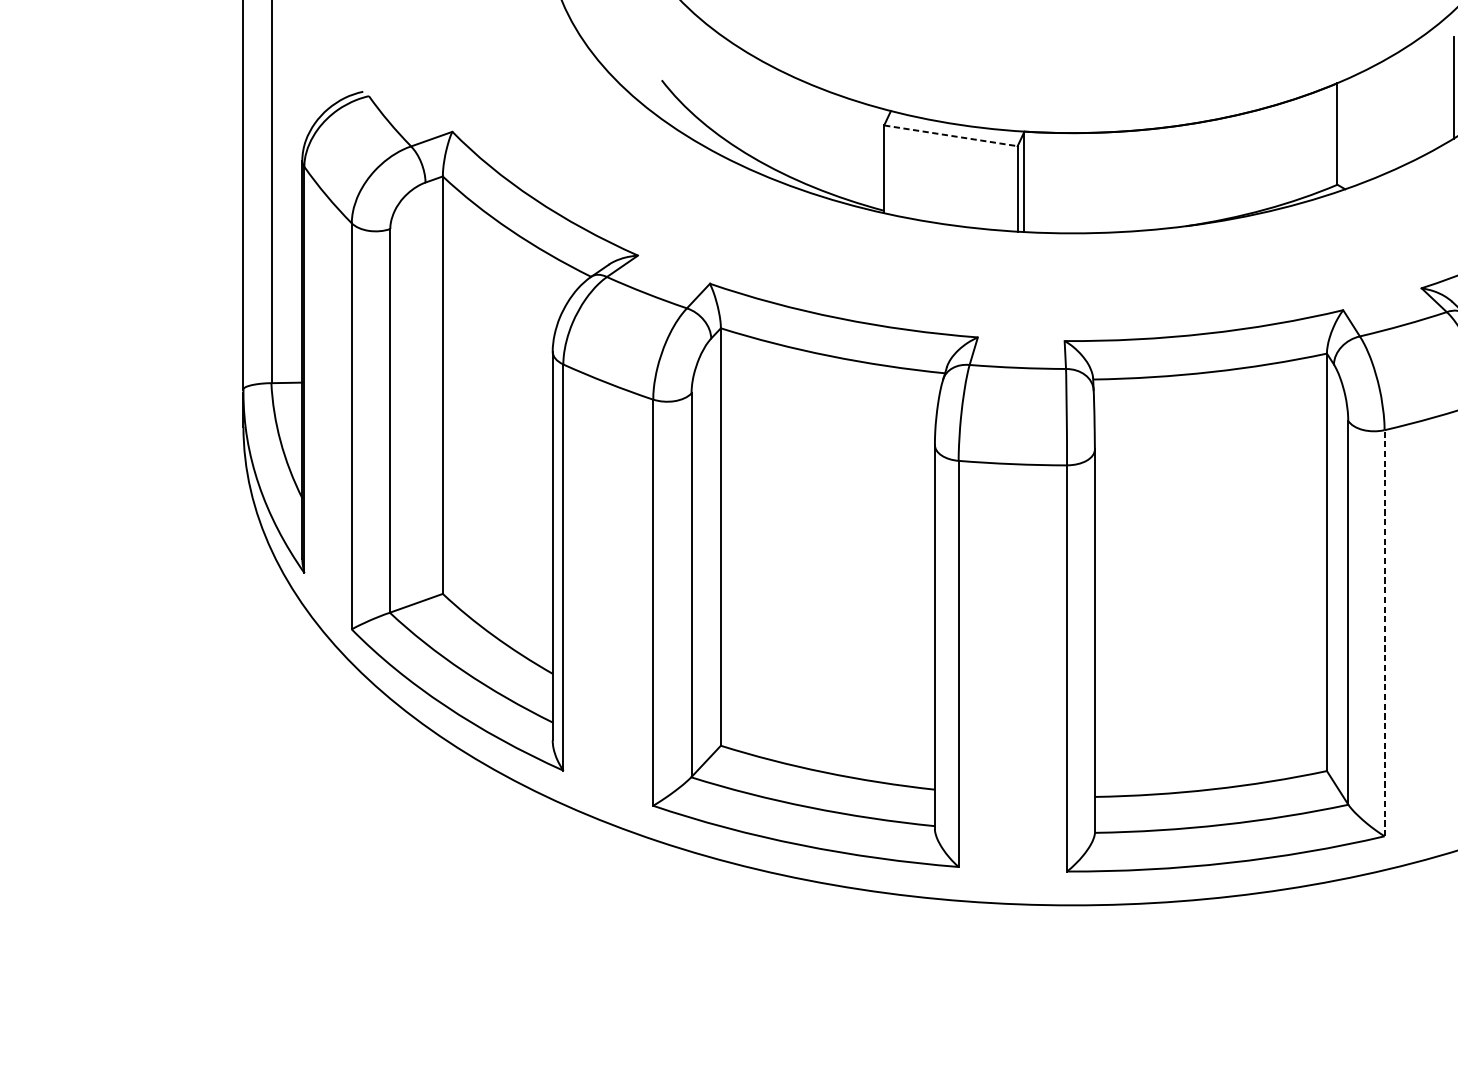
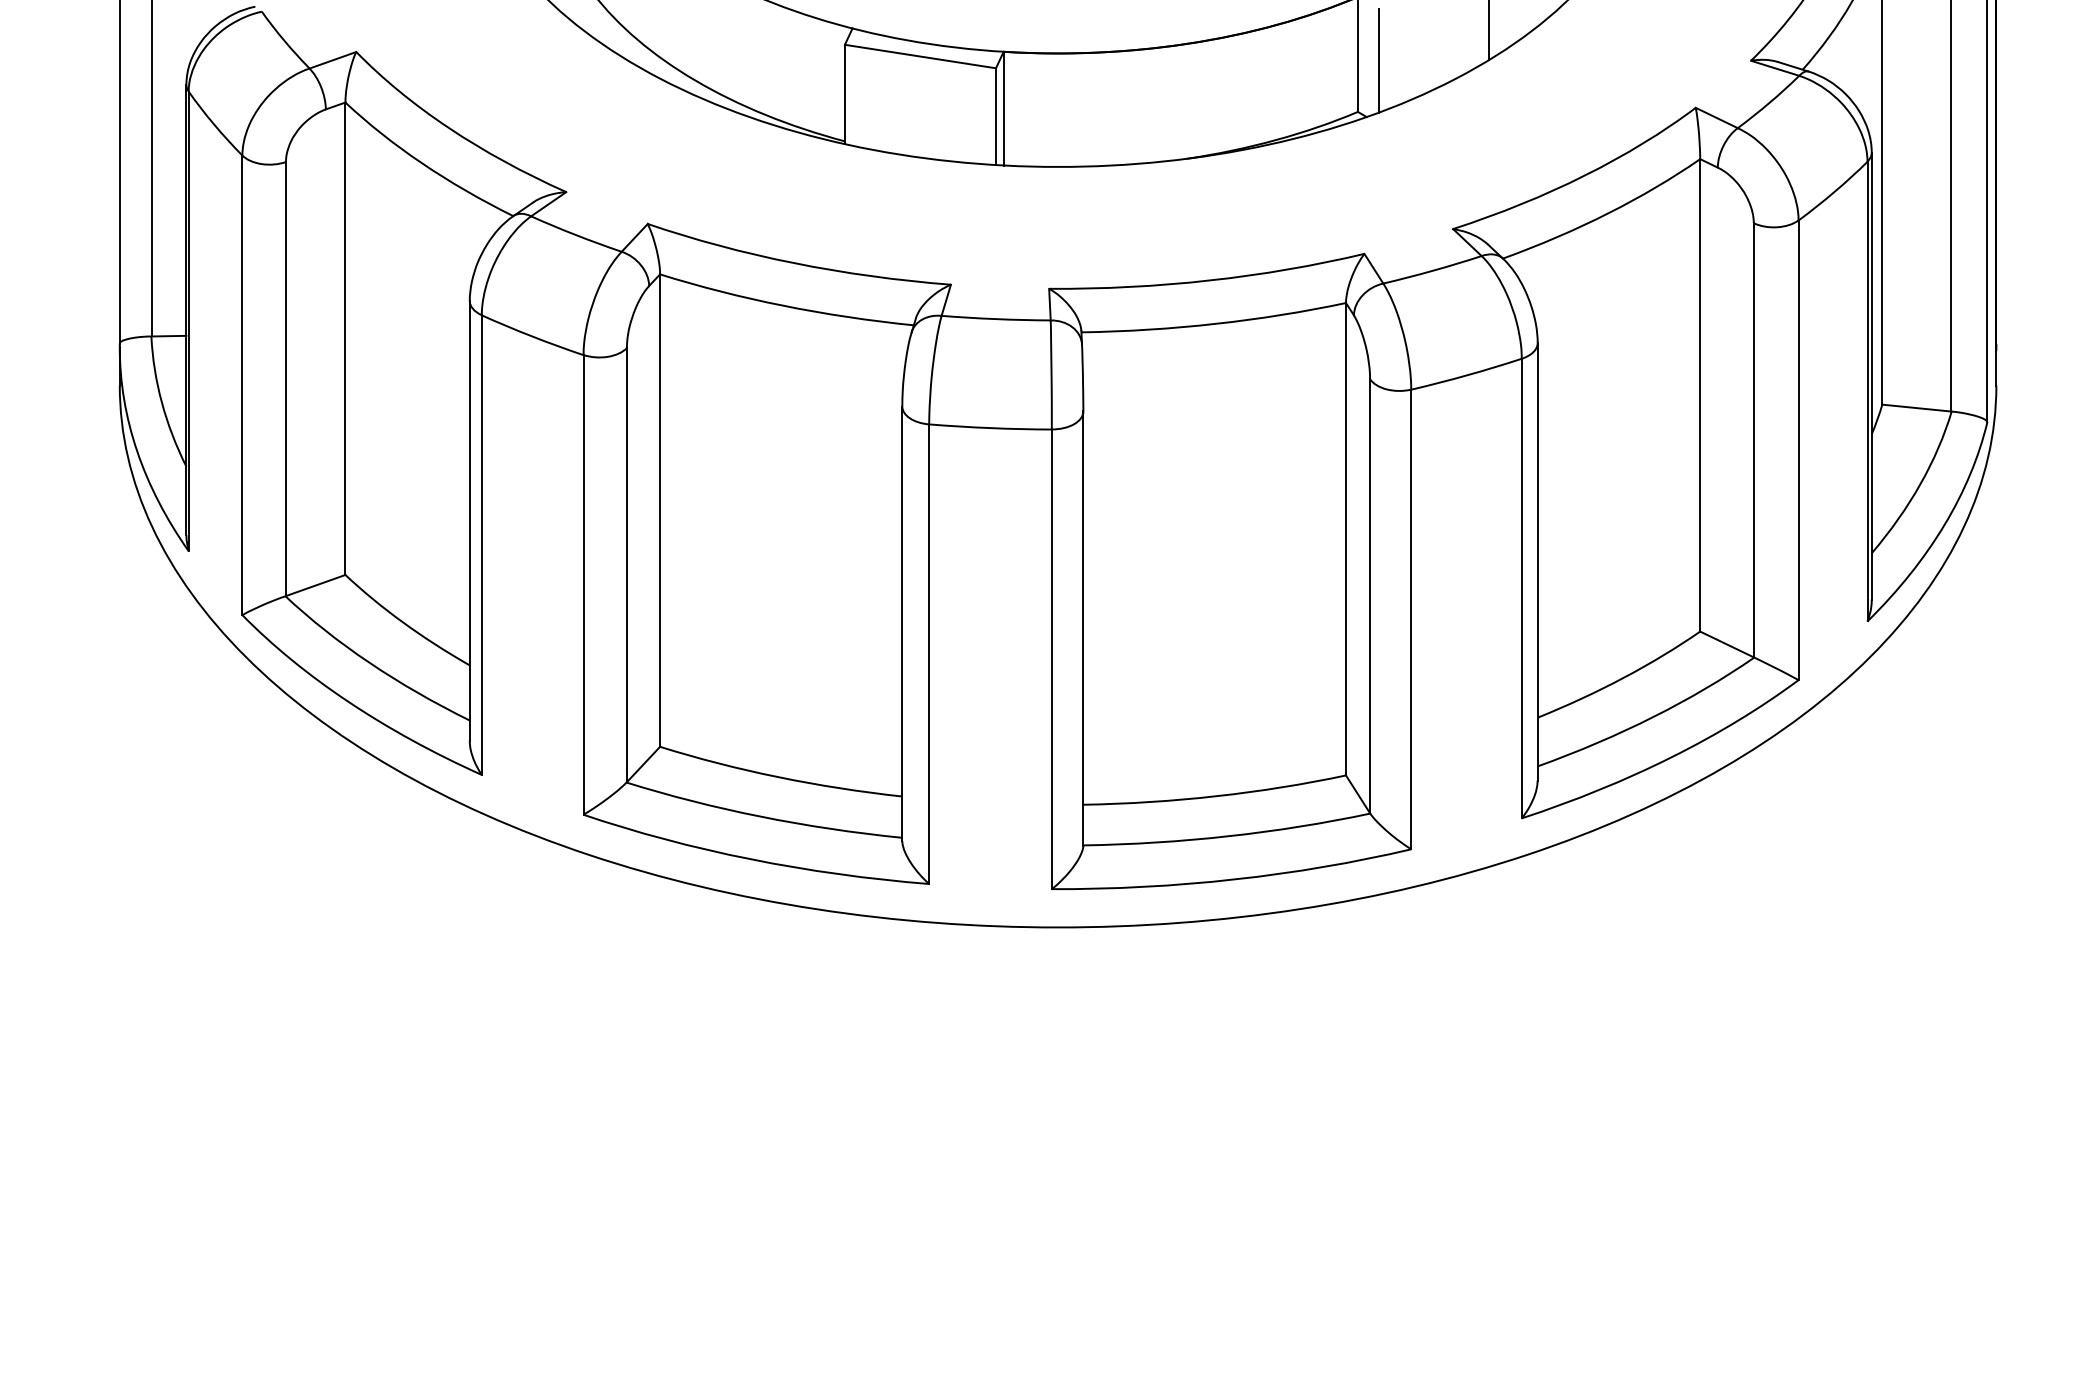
line: (950, 135) -> (920, 56), dashed -> solid
line: (1355, 139) -> (1378, 60), added
line: (1384, 633) -> (1411, 619), dashed -> solid

